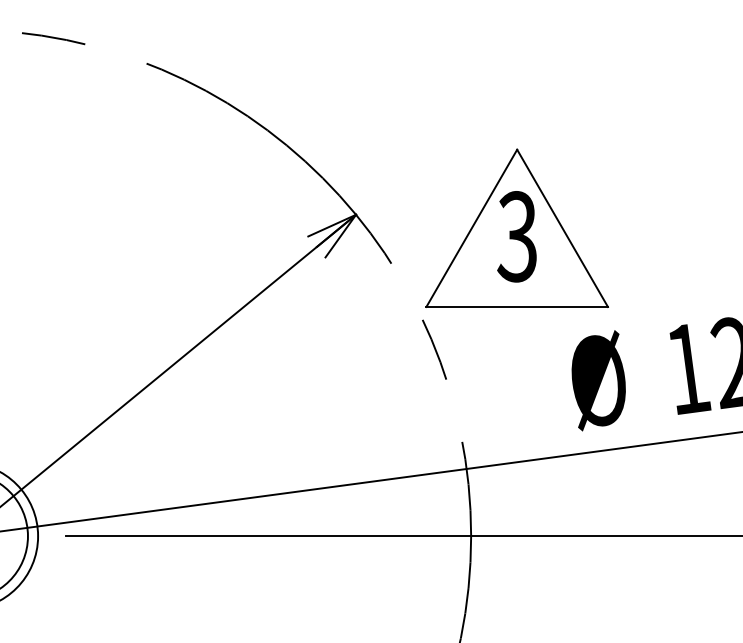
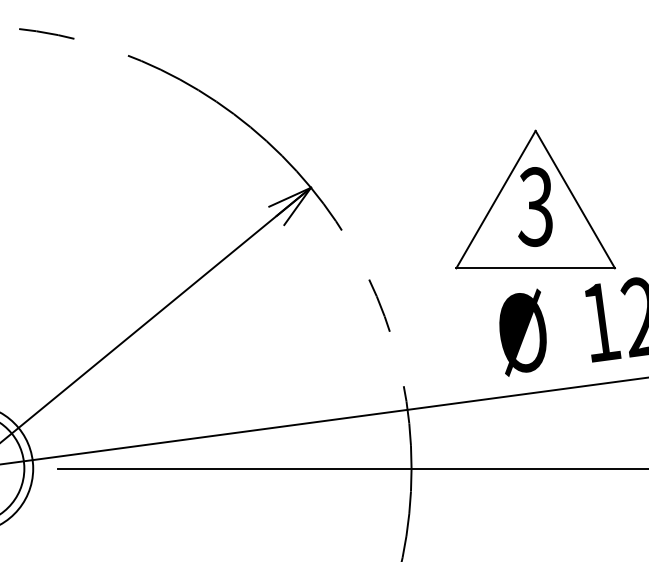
part: (516, 227) -> (535, 198), moved

